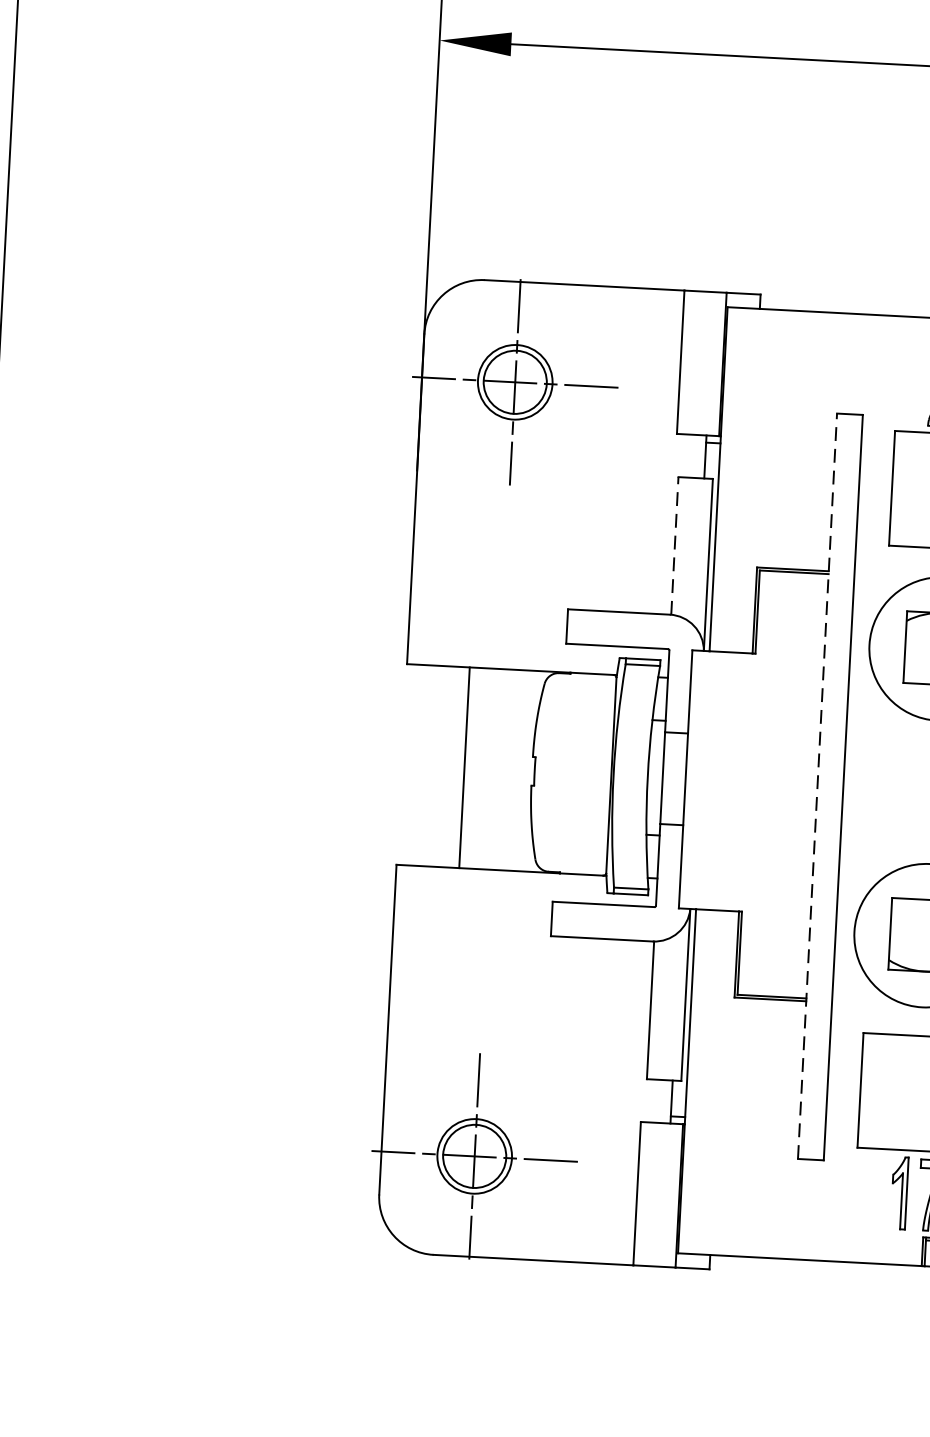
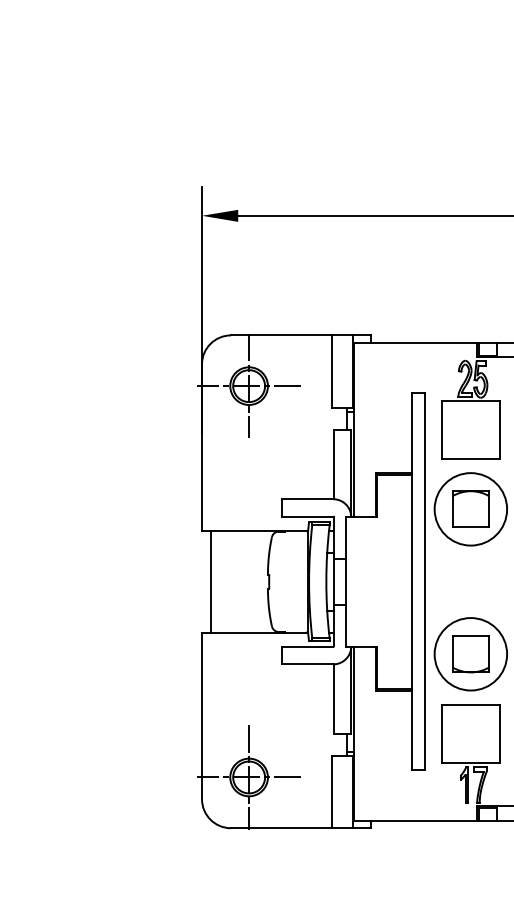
line: (674, 546) -> (333, 464), dashed -> solid
line: (464, 767) -> (210, 581), moved
line: (818, 785) -> (412, 581), dashed -> solid

